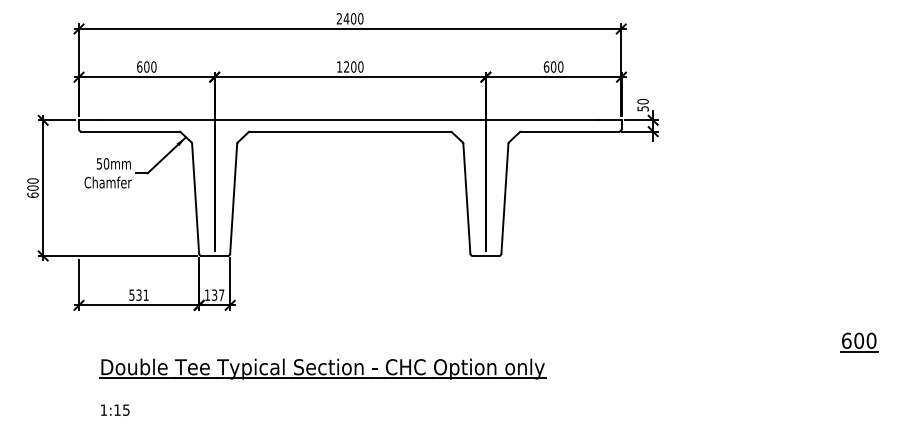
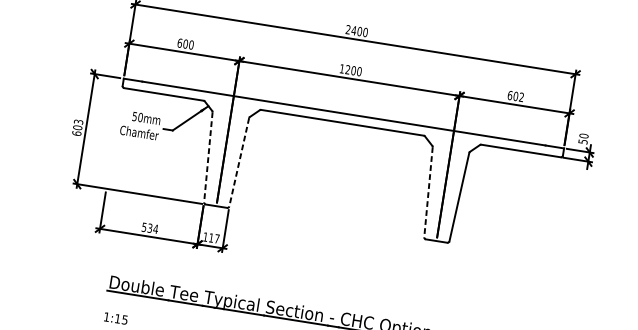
text: (560, 66) -> (521, 96), 600 -> 602
text: (32, 180) -> (78, 121), 600 -> 603
line: (195, 199) -> (208, 157), solid -> dashed
line: (233, 199) -> (239, 162), solid -> dashed
line: (466, 199) -> (428, 192), solid -> dashed
text: (146, 294) -> (156, 228), 531 -> 534
text: (214, 294) -> (211, 237), 137 -> 117

